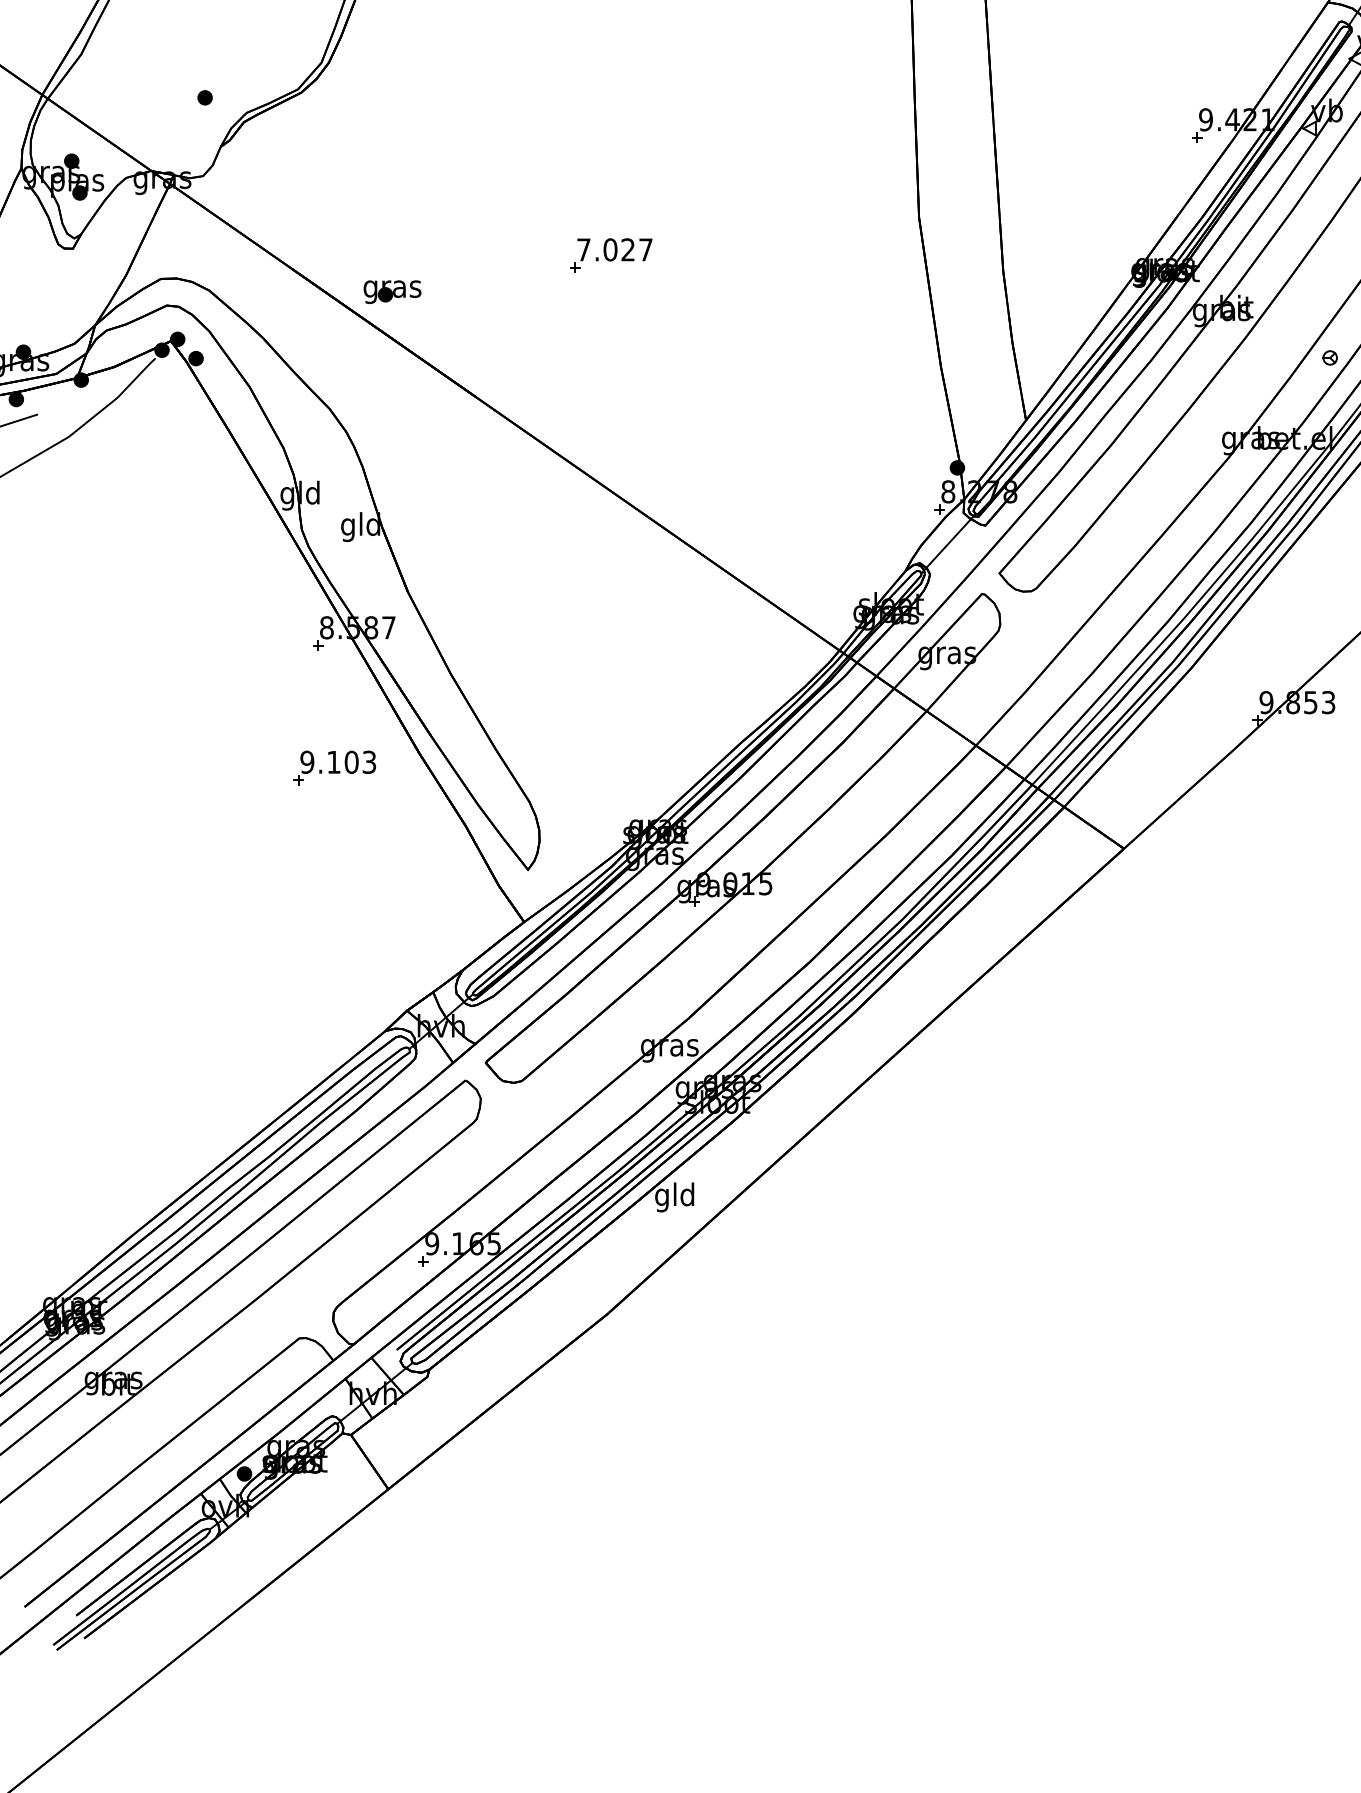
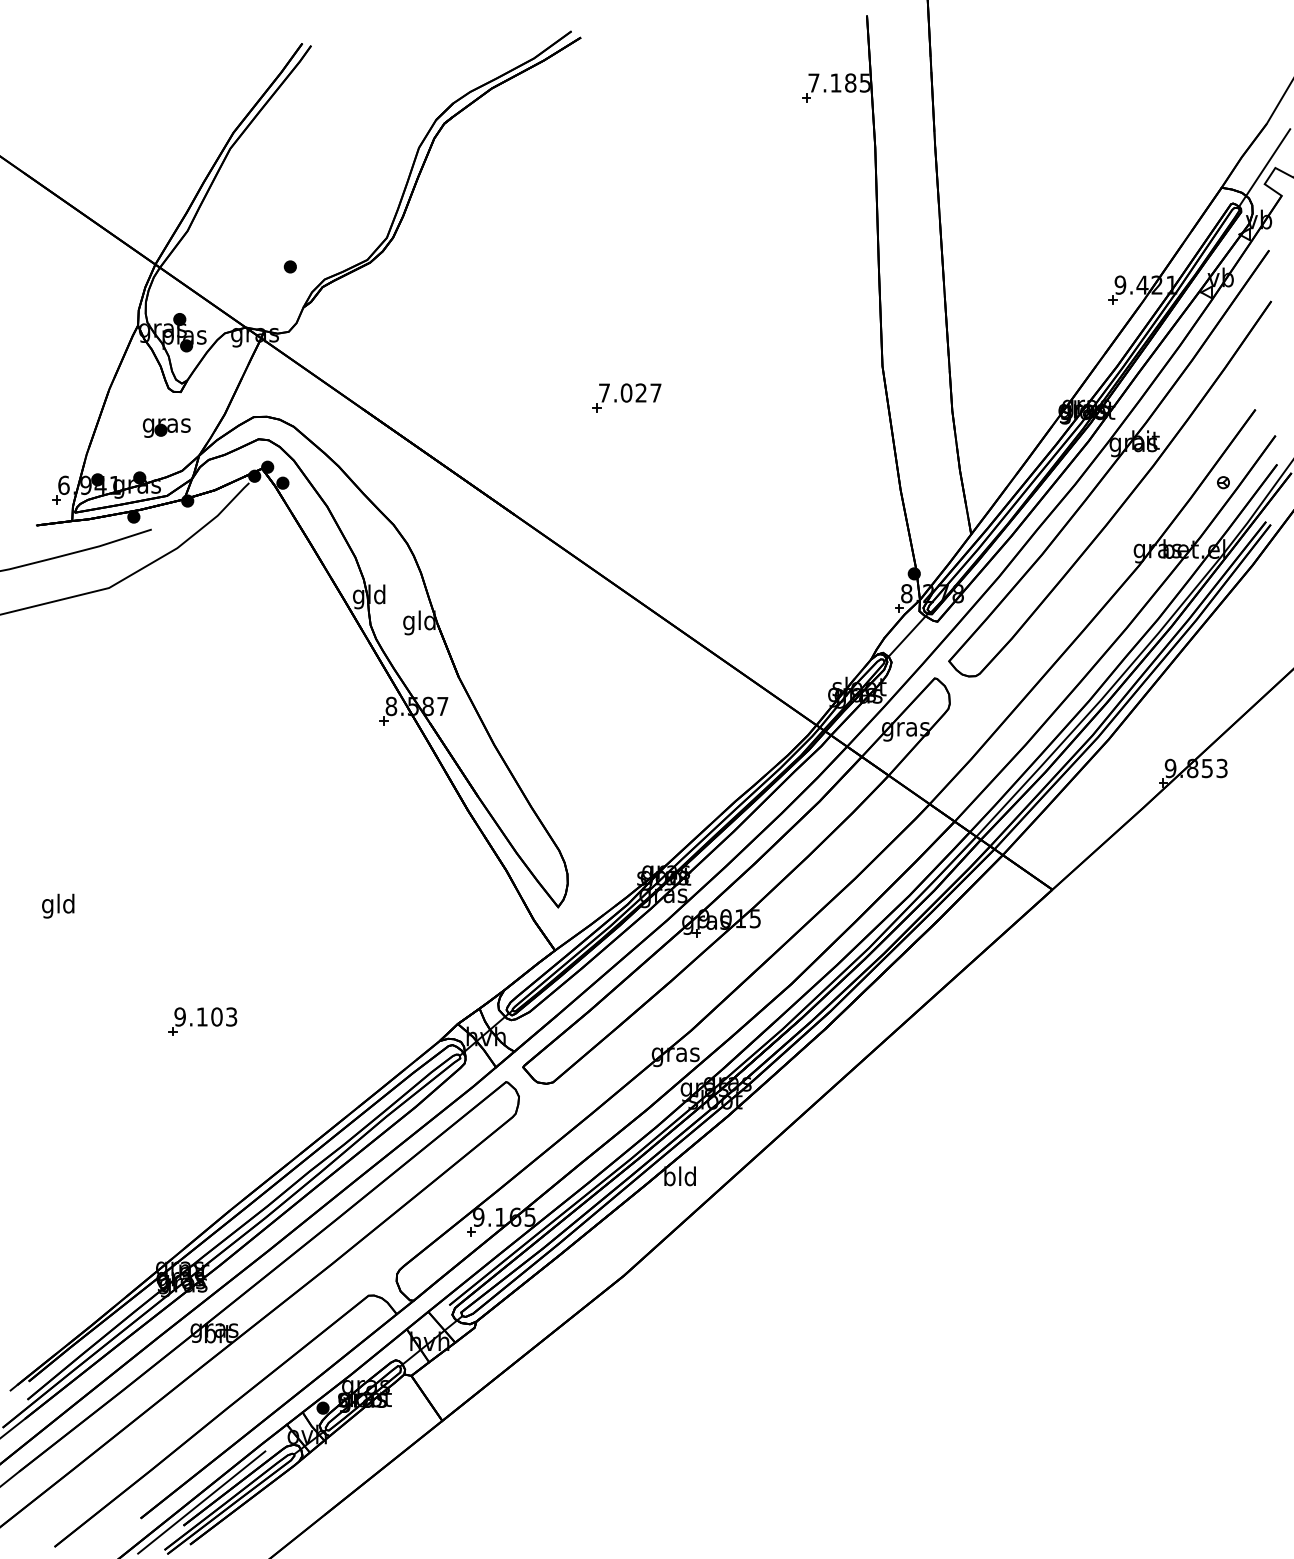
part: (392, 291) -> (166, 427), moved
part: (334, 767) -> (202, 1021), moved
text: (662, 1196) -> (669, 1178), gld -> bld
line: (97, 1587) -> (201, 1502), added

